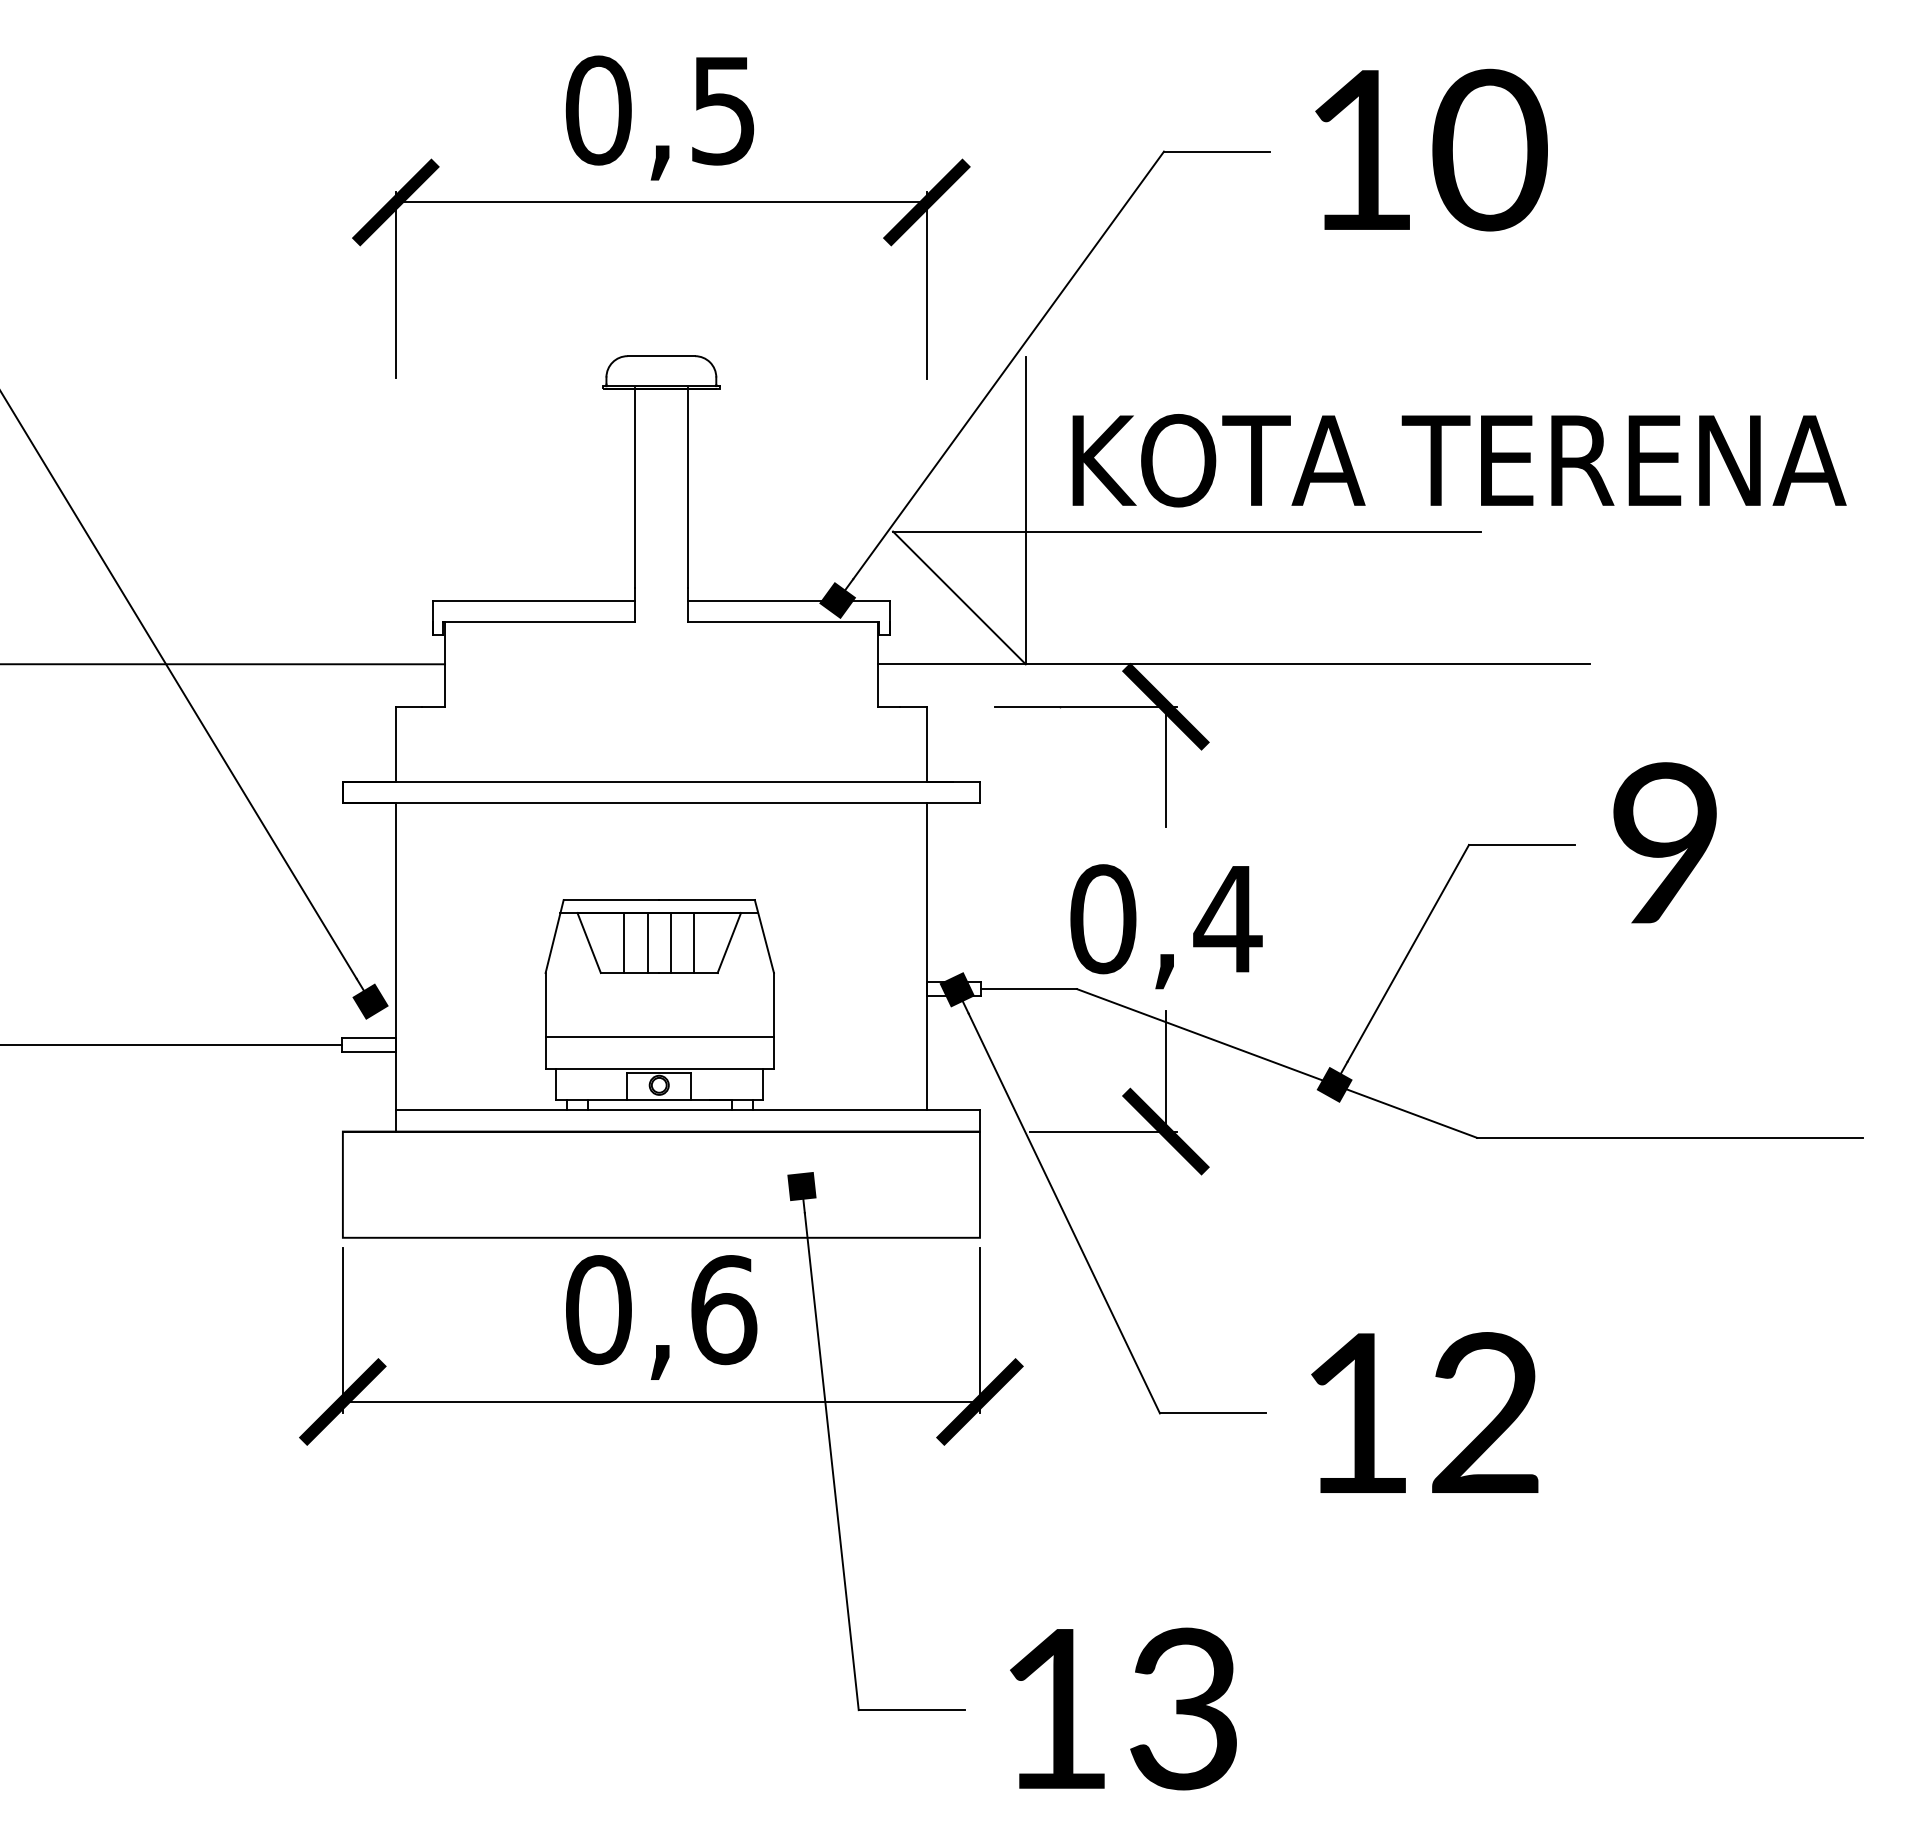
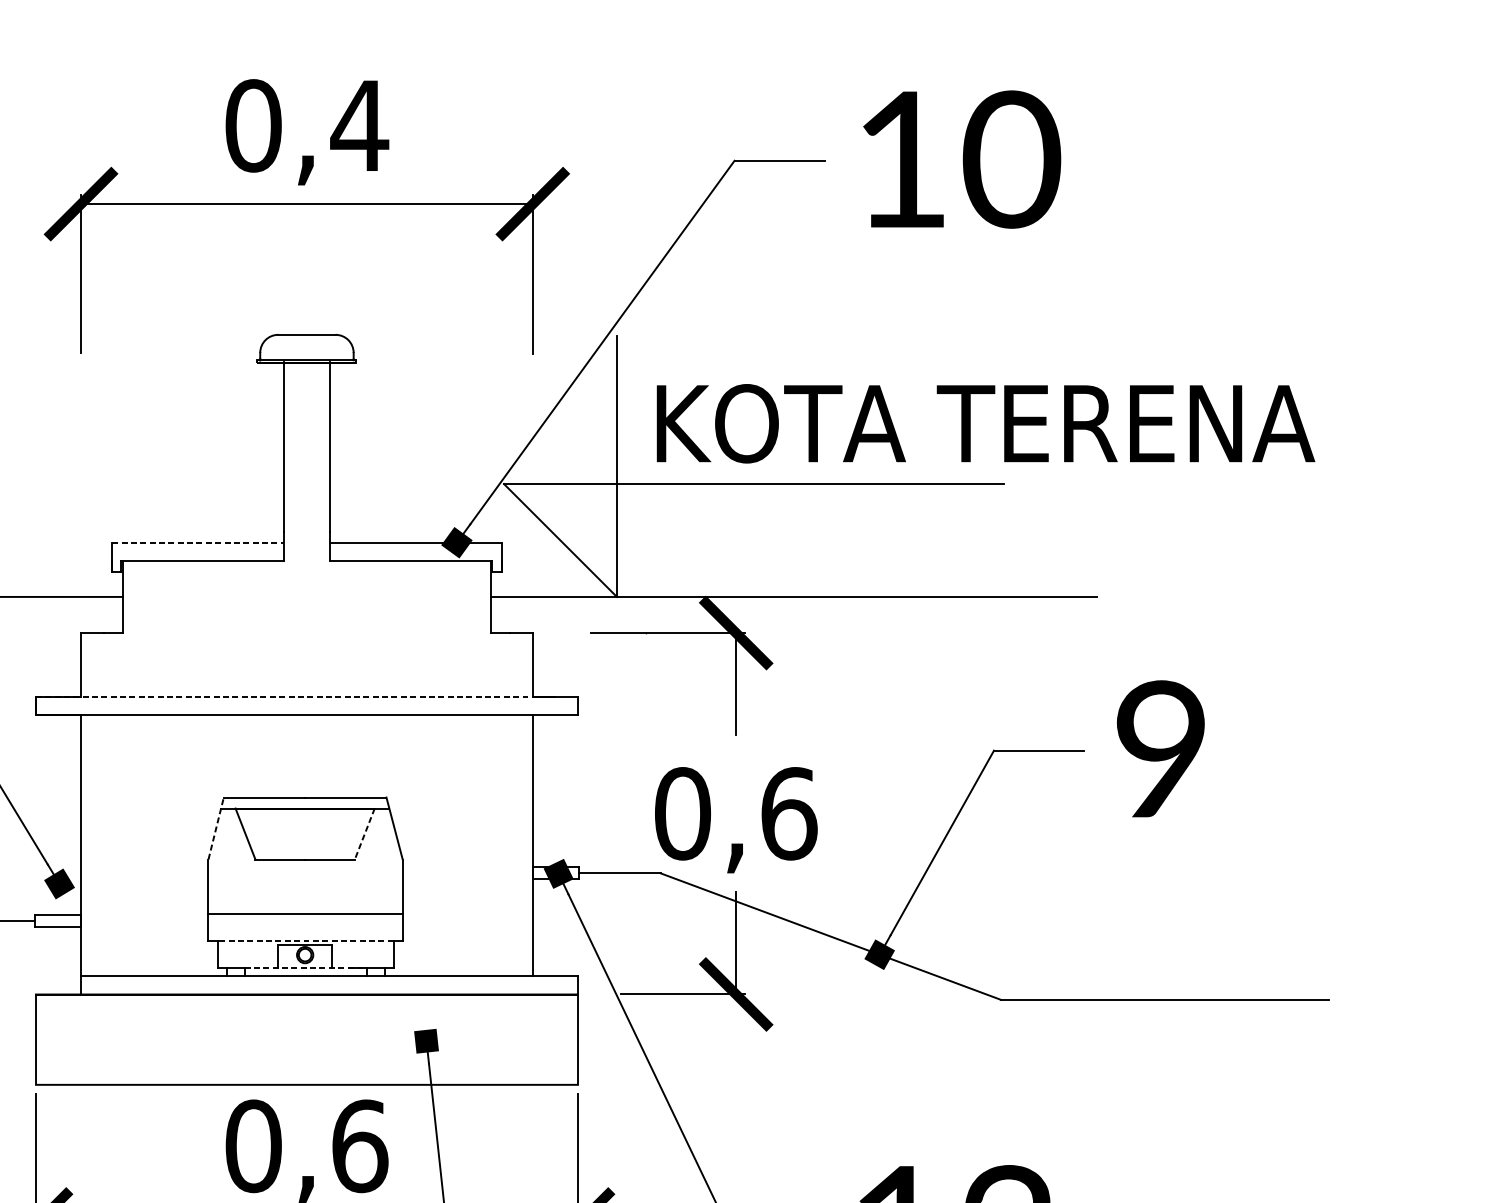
text: (723, 111) -> (359, 126), 0,5 -> 0,4
line: (534, 600) -> (199, 542), solid -> dashed
line: (648, 781) -> (295, 696), solid -> dashed
text: (1227, 919) -> (788, 814), 0,4 -> 0,6
line: (554, 936) -> (216, 828), solid -> dashed
line: (624, 942) -> (275, 833), removed
line: (647, 942) -> (295, 833), removed
line: (670, 942) -> (314, 833), removed
line: (694, 942) -> (335, 833), removed
line: (729, 943) -> (364, 834), solid -> dashed
line: (659, 1068) -> (305, 940), solid -> dashed
line: (659, 1100) -> (305, 968), solid -> dashed

